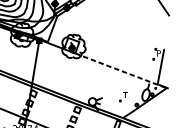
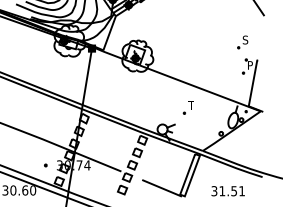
part: (152, 36) -> (242, 42), added
line: (121, 70) -> (200, 88), dashed -> solid
part: (122, 96) -> (187, 107), moved

